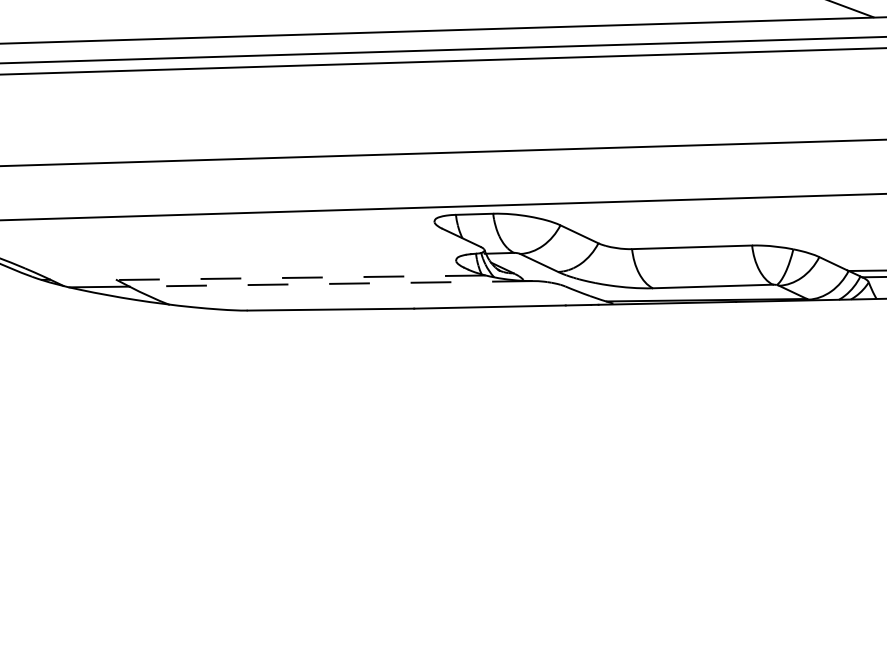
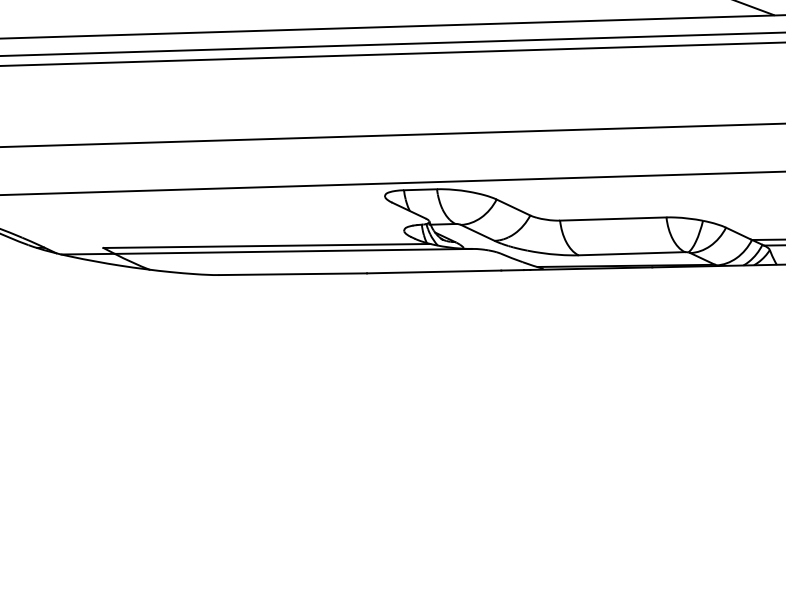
line: (300, 277) -> (266, 245), dashed -> solid
line: (331, 283) -> (293, 251), dashed -> solid

